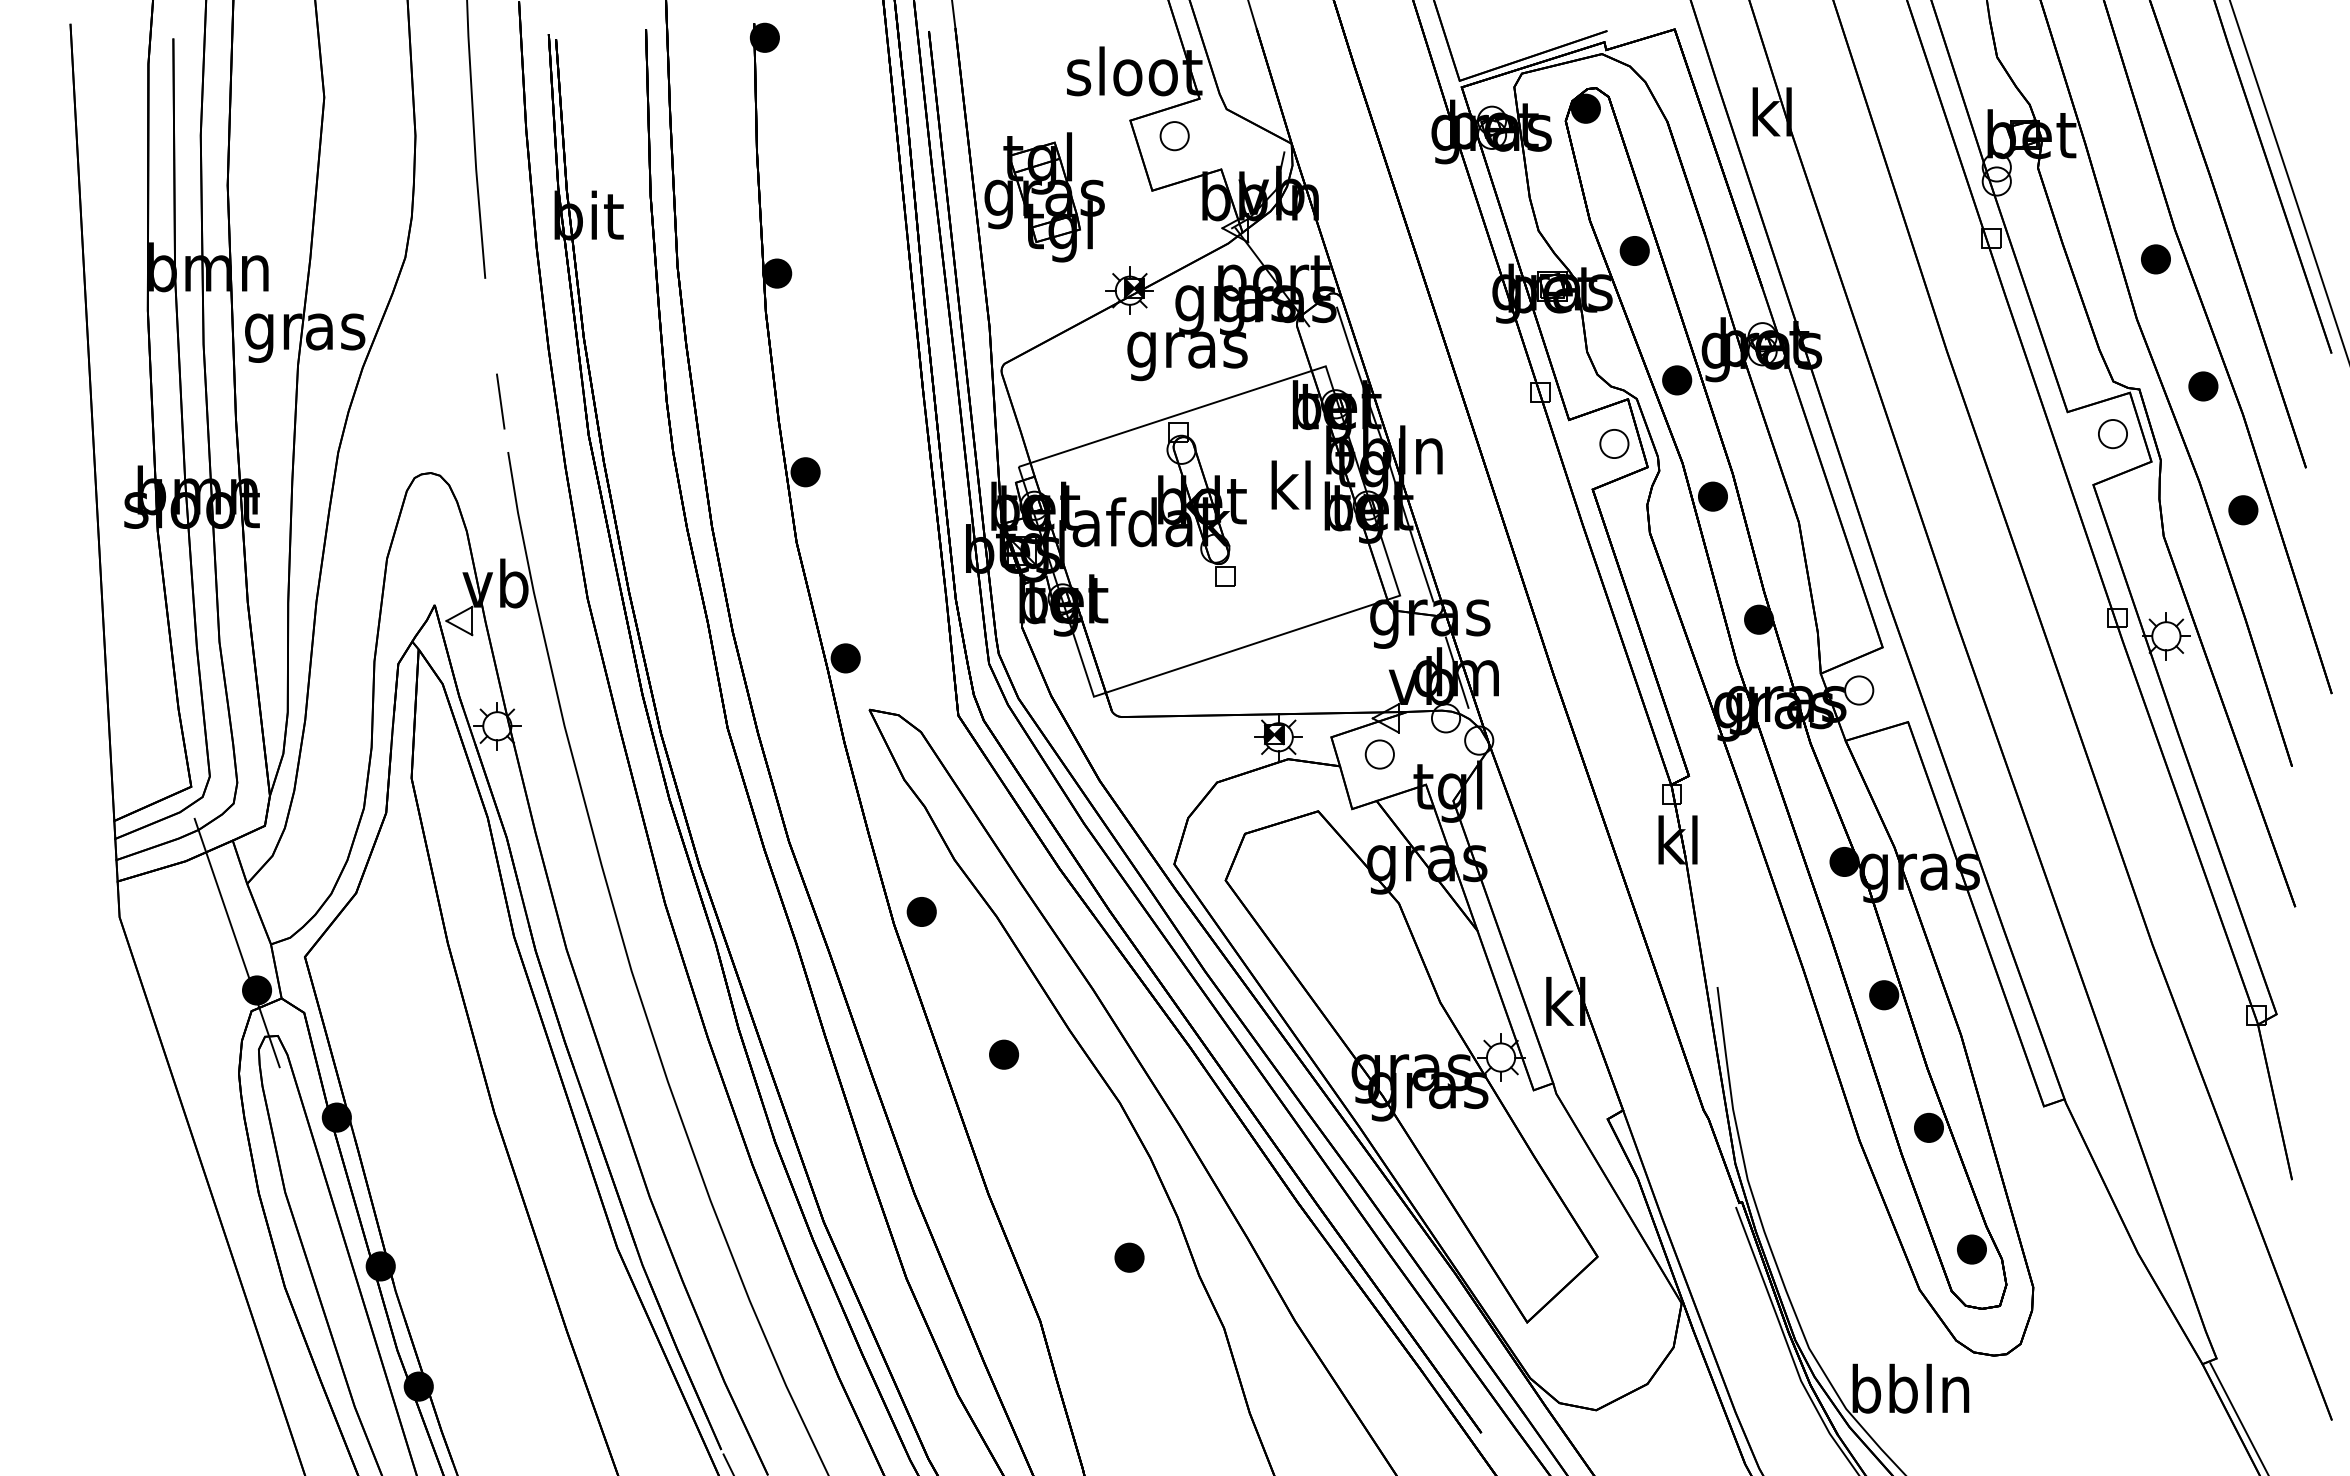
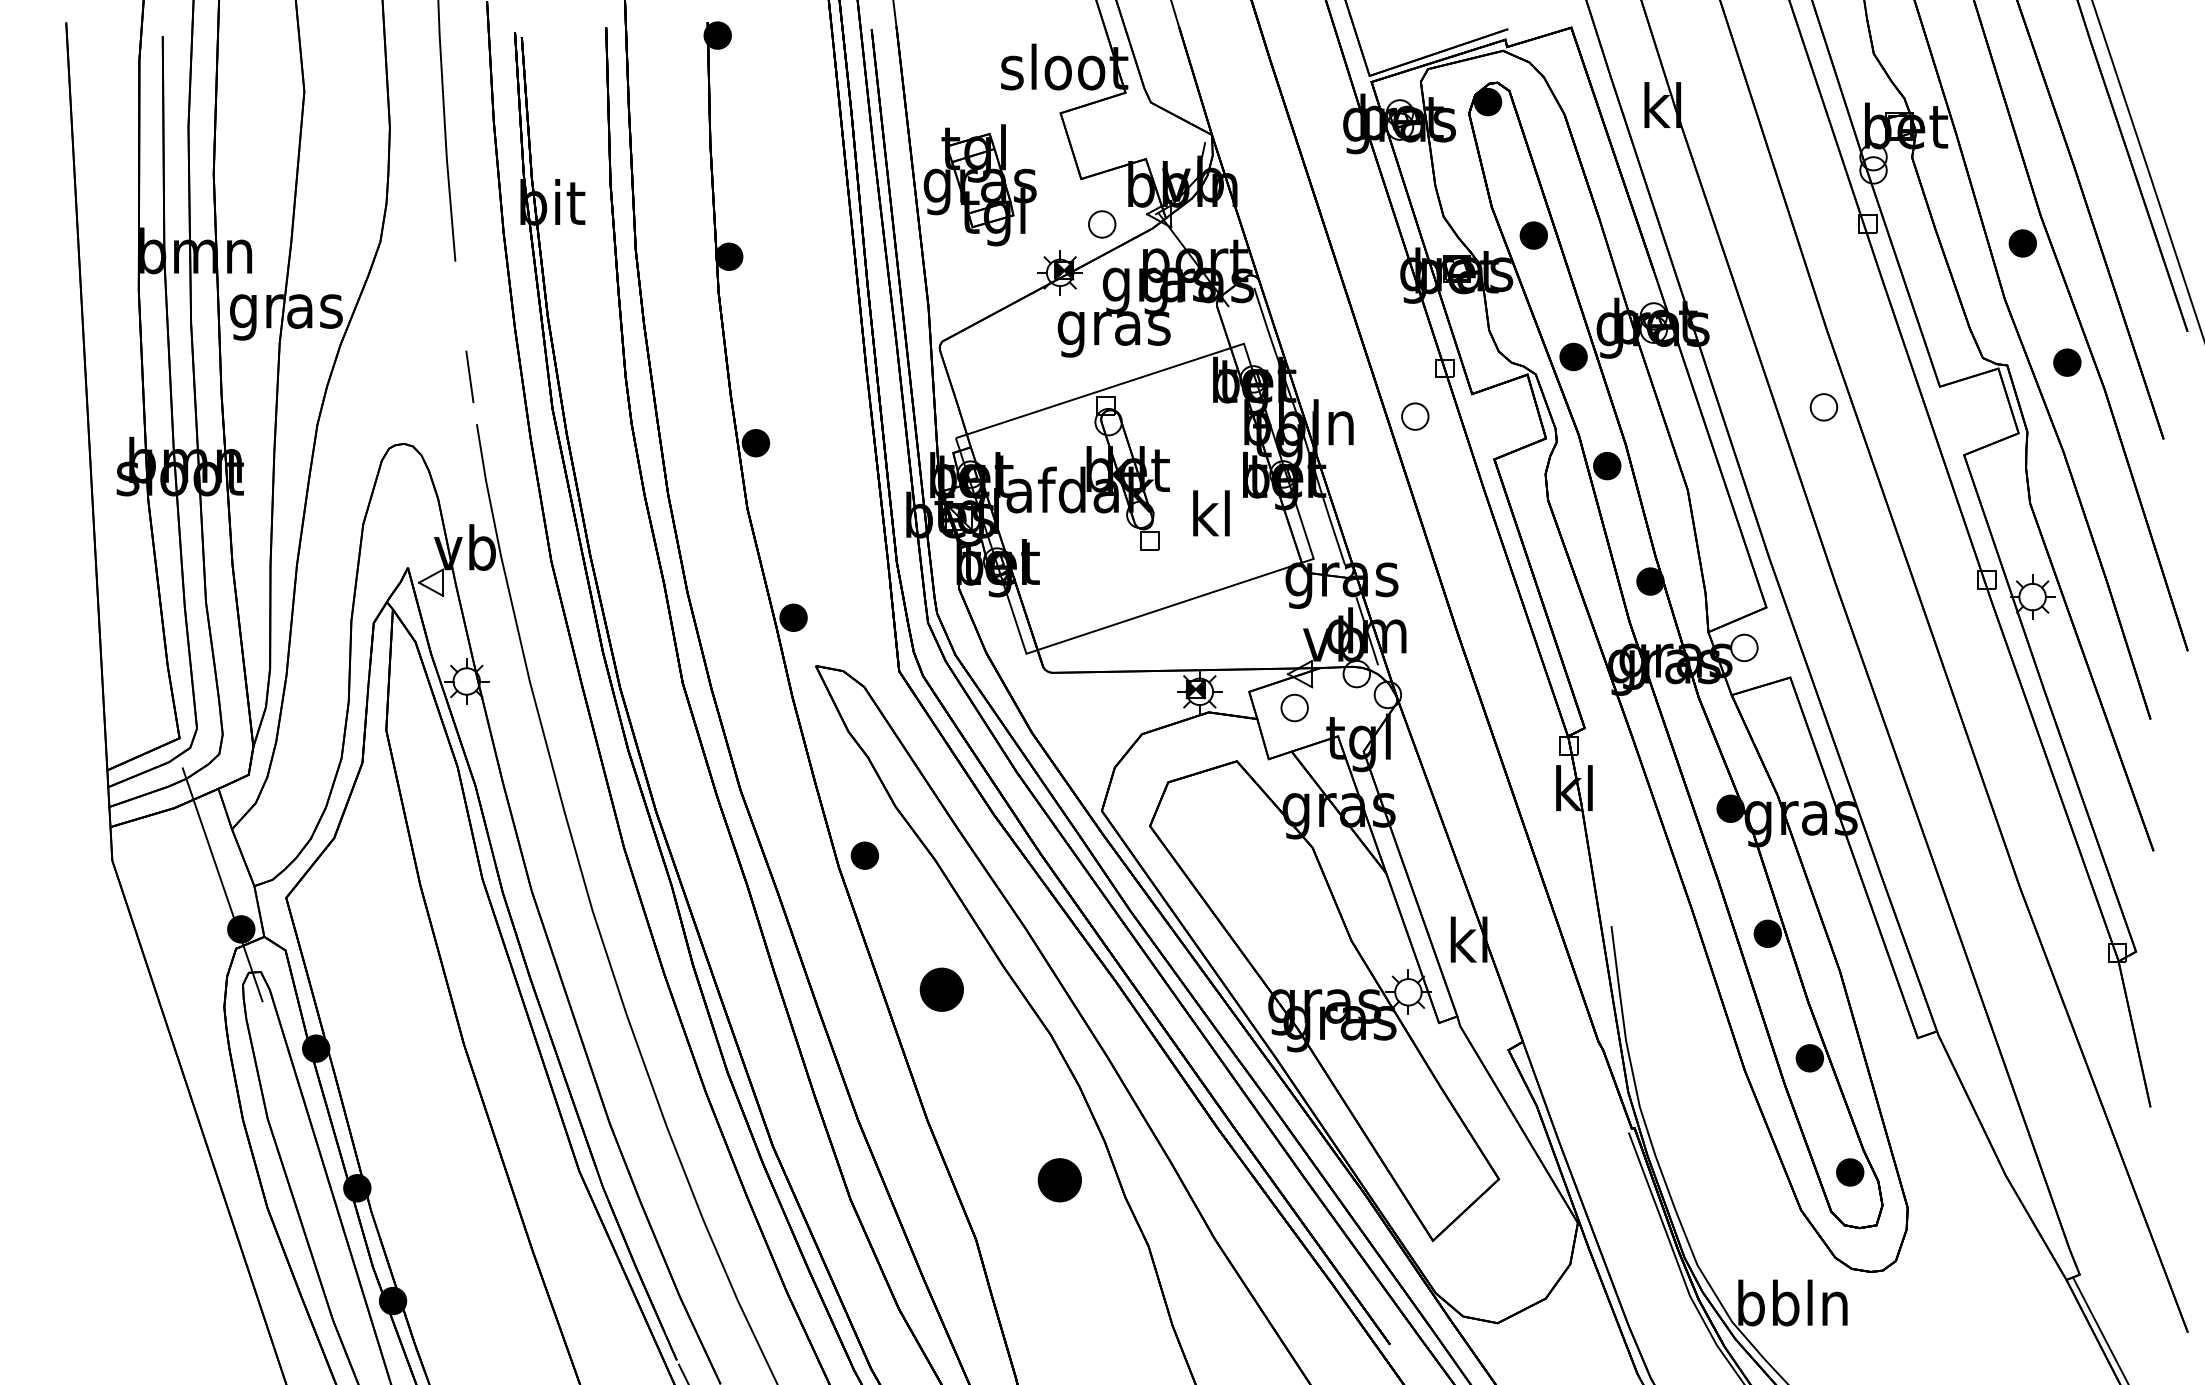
part: (1174, 136) -> (1102, 224), moved
part: (2112, 434) -> (1823, 407), moved
part: (1614, 443) -> (1415, 416), moved
text: (1290, 484) -> (1210, 512), moved
part: (2243, 510) -> (2104, 479), removed
part: (1004, 1054) -> (942, 989), size x1.6
part: (1129, 1257) -> (1059, 1179), size x1.6

